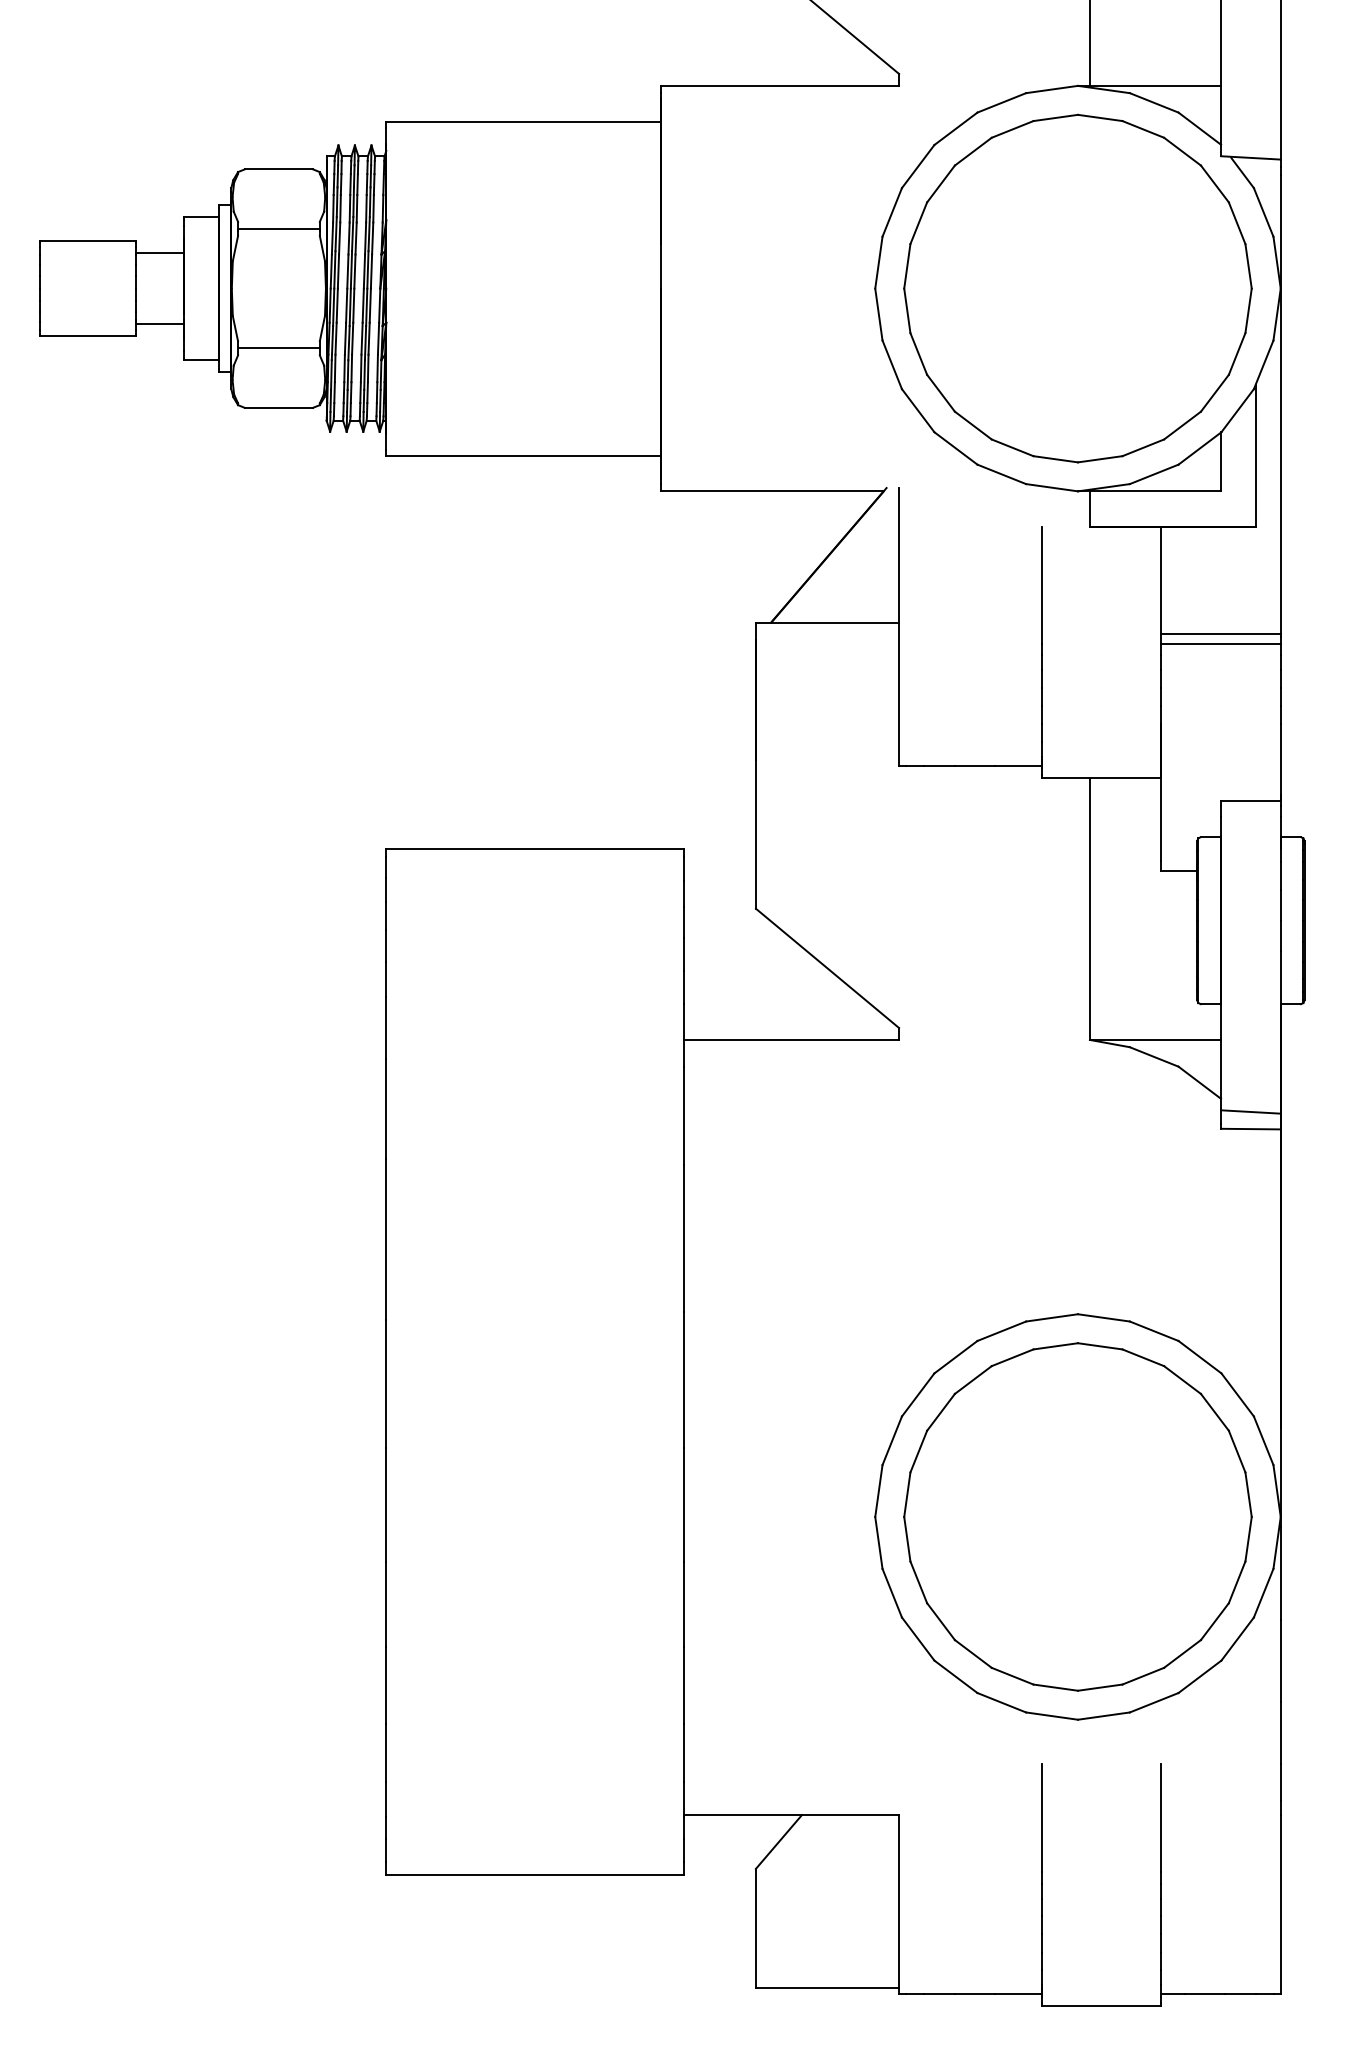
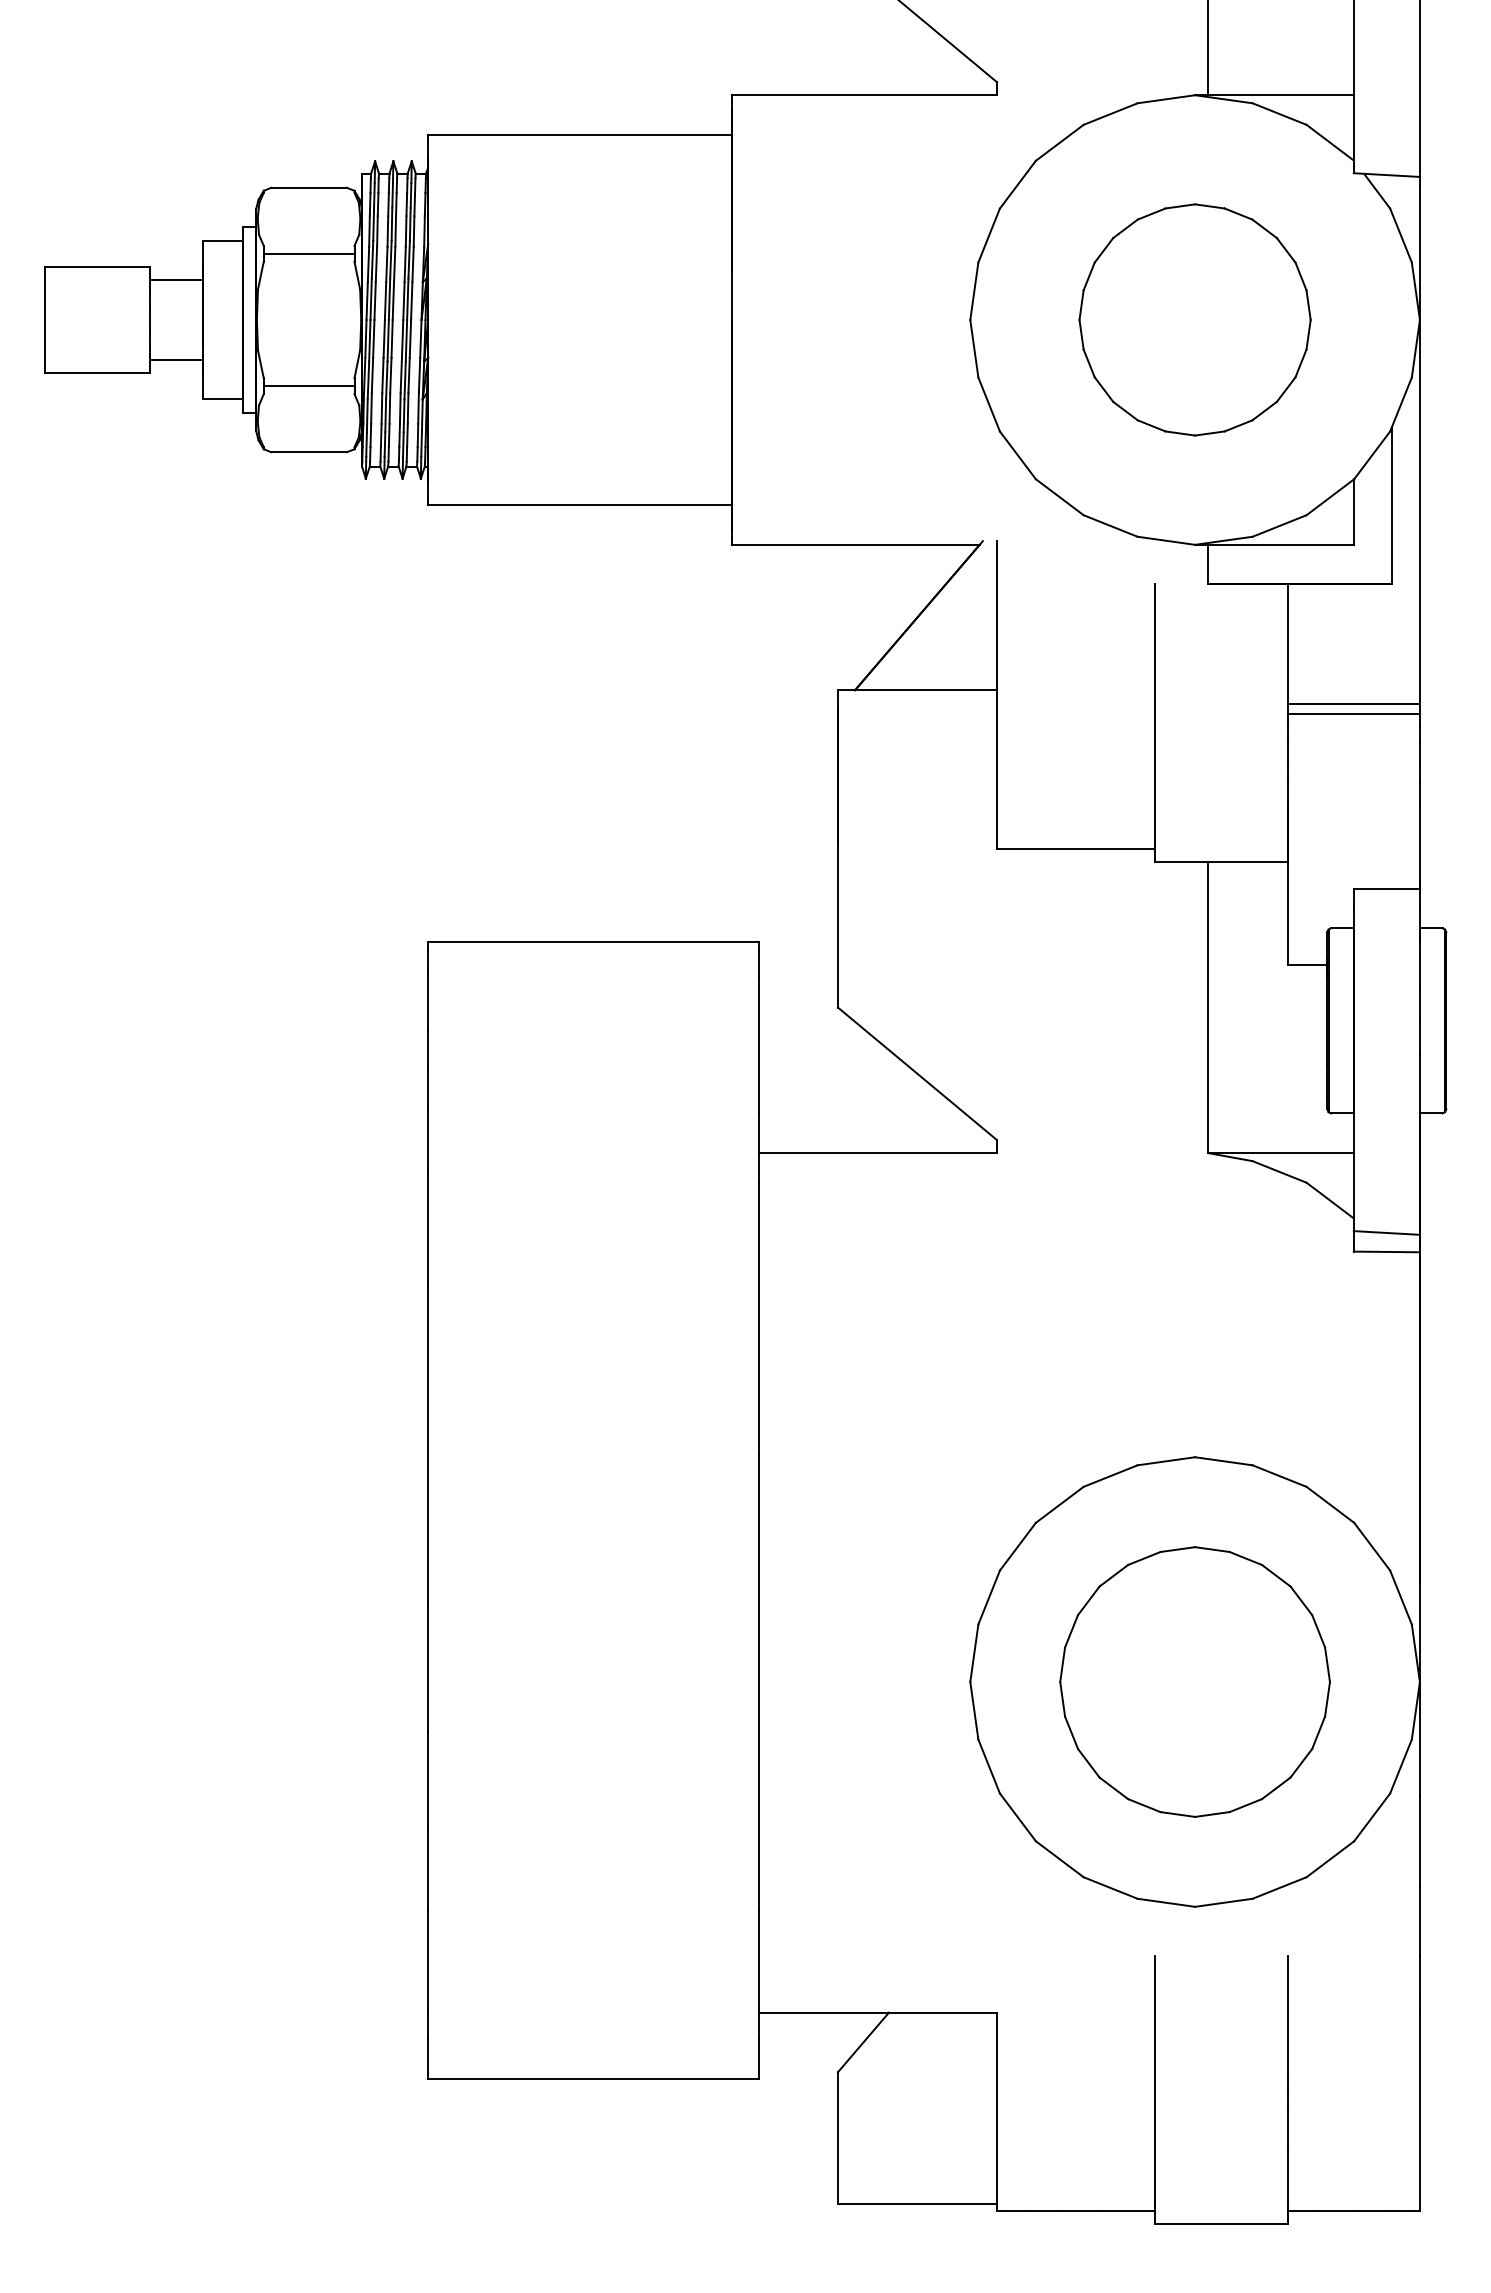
part: (1077, 288) -> (1194, 319), size x0.6
part: (1077, 1516) -> (1194, 1681), size x0.7

